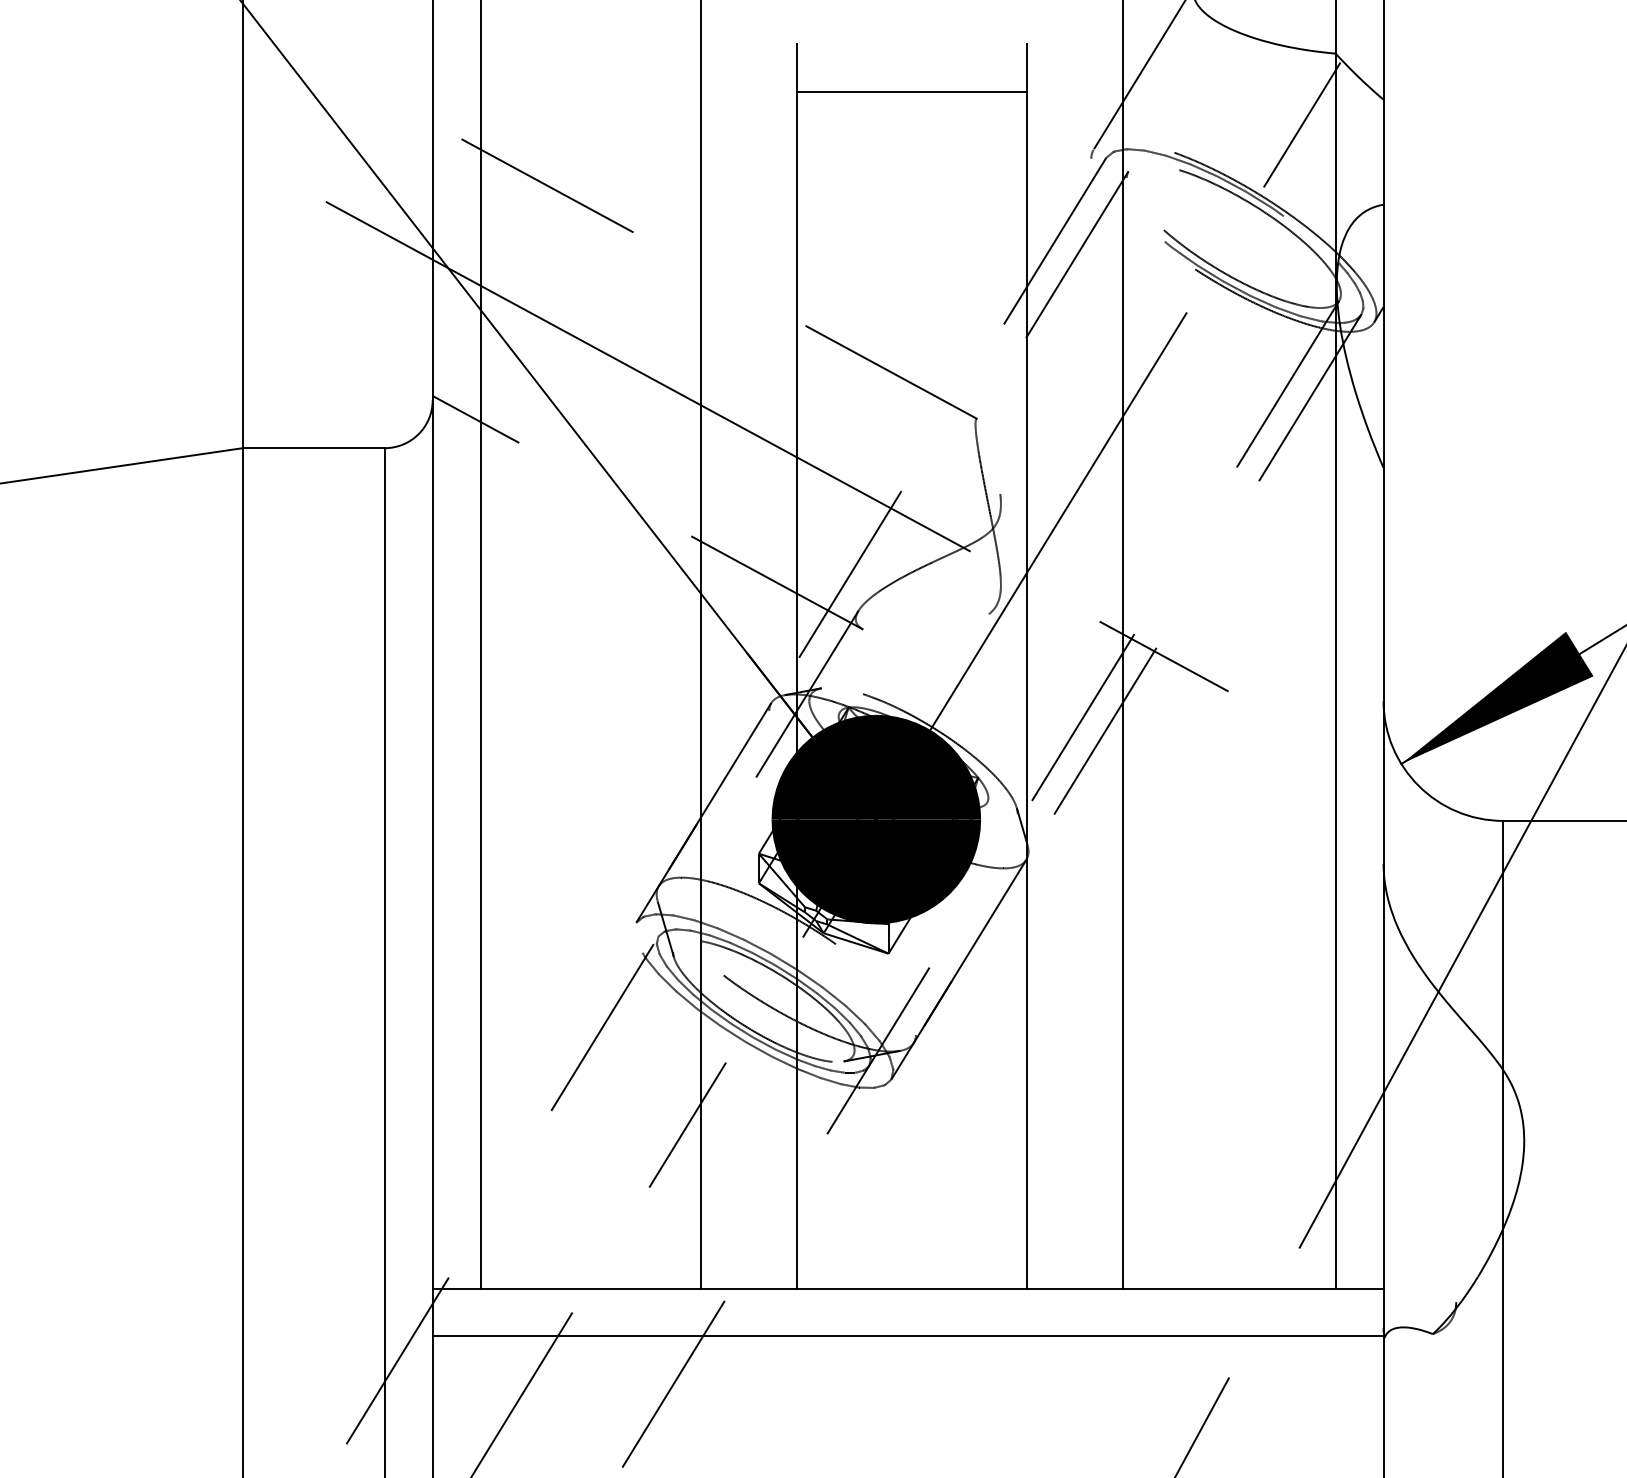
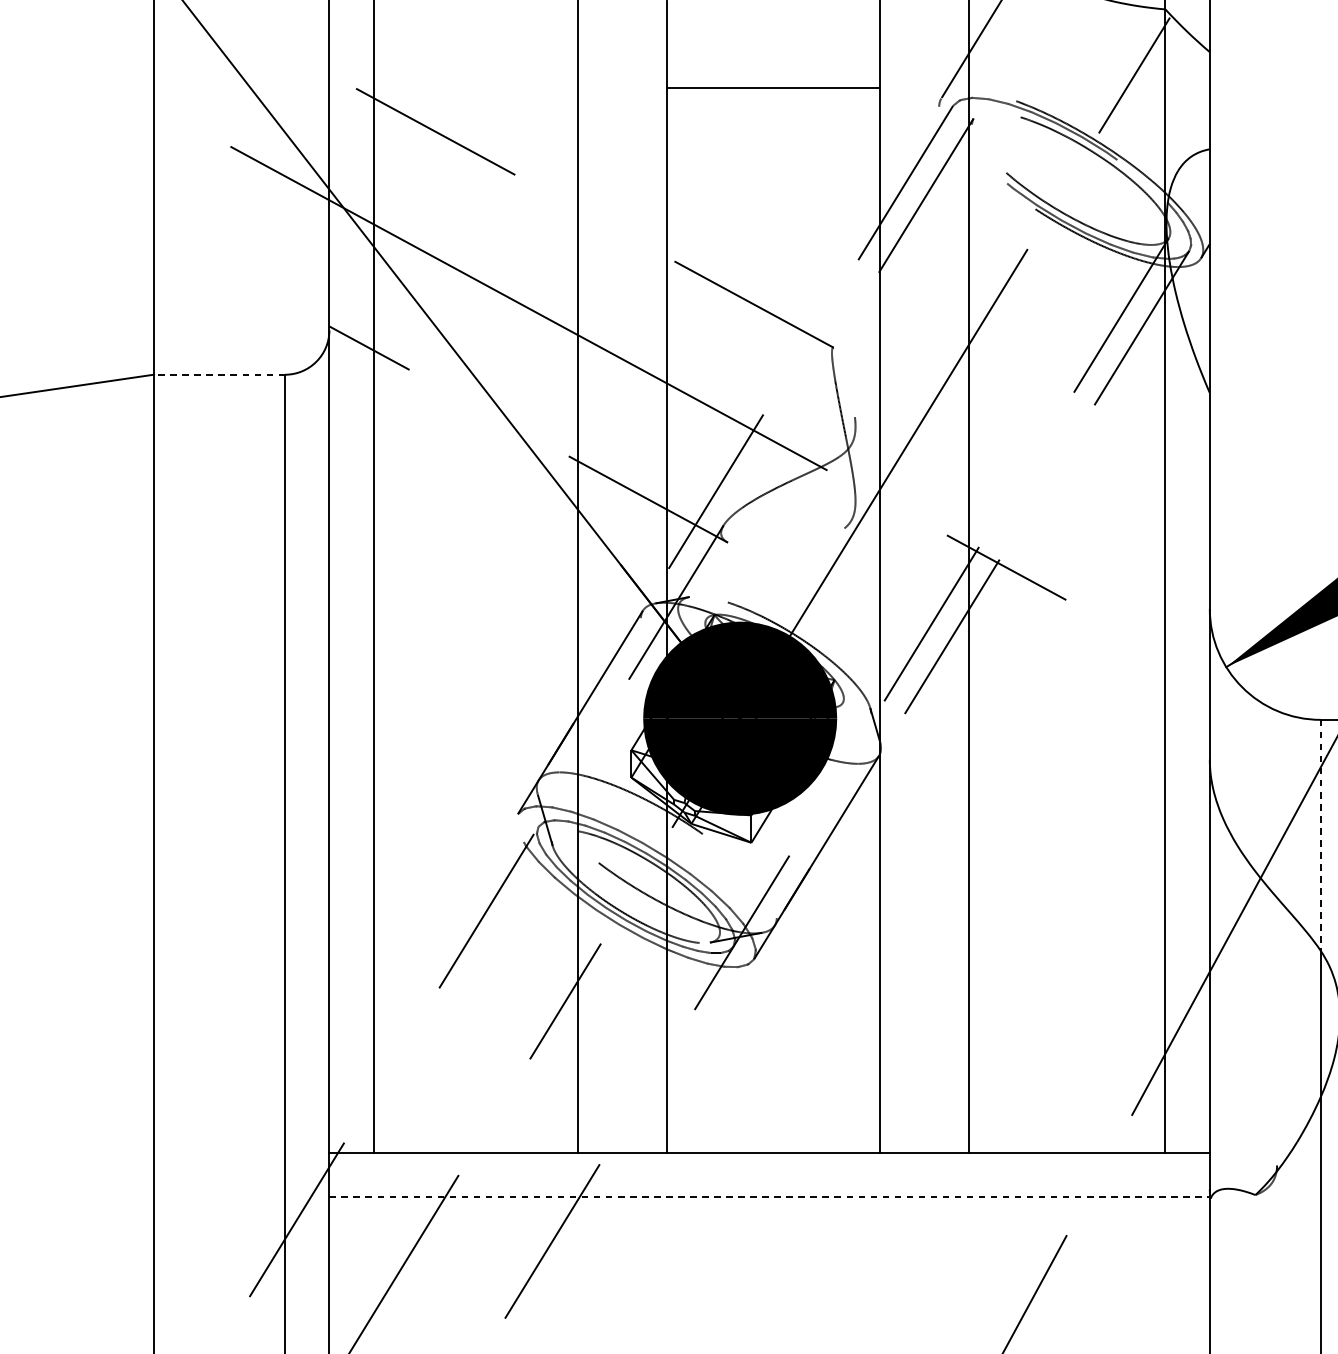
line: (912, 91) -> (773, 88), moved
line: (313, 448) -> (219, 375), solid -> dashed
line: (1503, 945) -> (1320, 835), solid -> dashed
line: (908, 1336) -> (769, 1197), solid -> dashed

